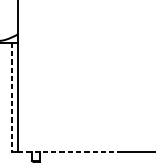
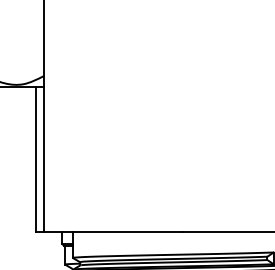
line: (12, 97) -> (36, 159), dashed -> solid
line: (69, 151) -> (112, 232), dashed -> solid

